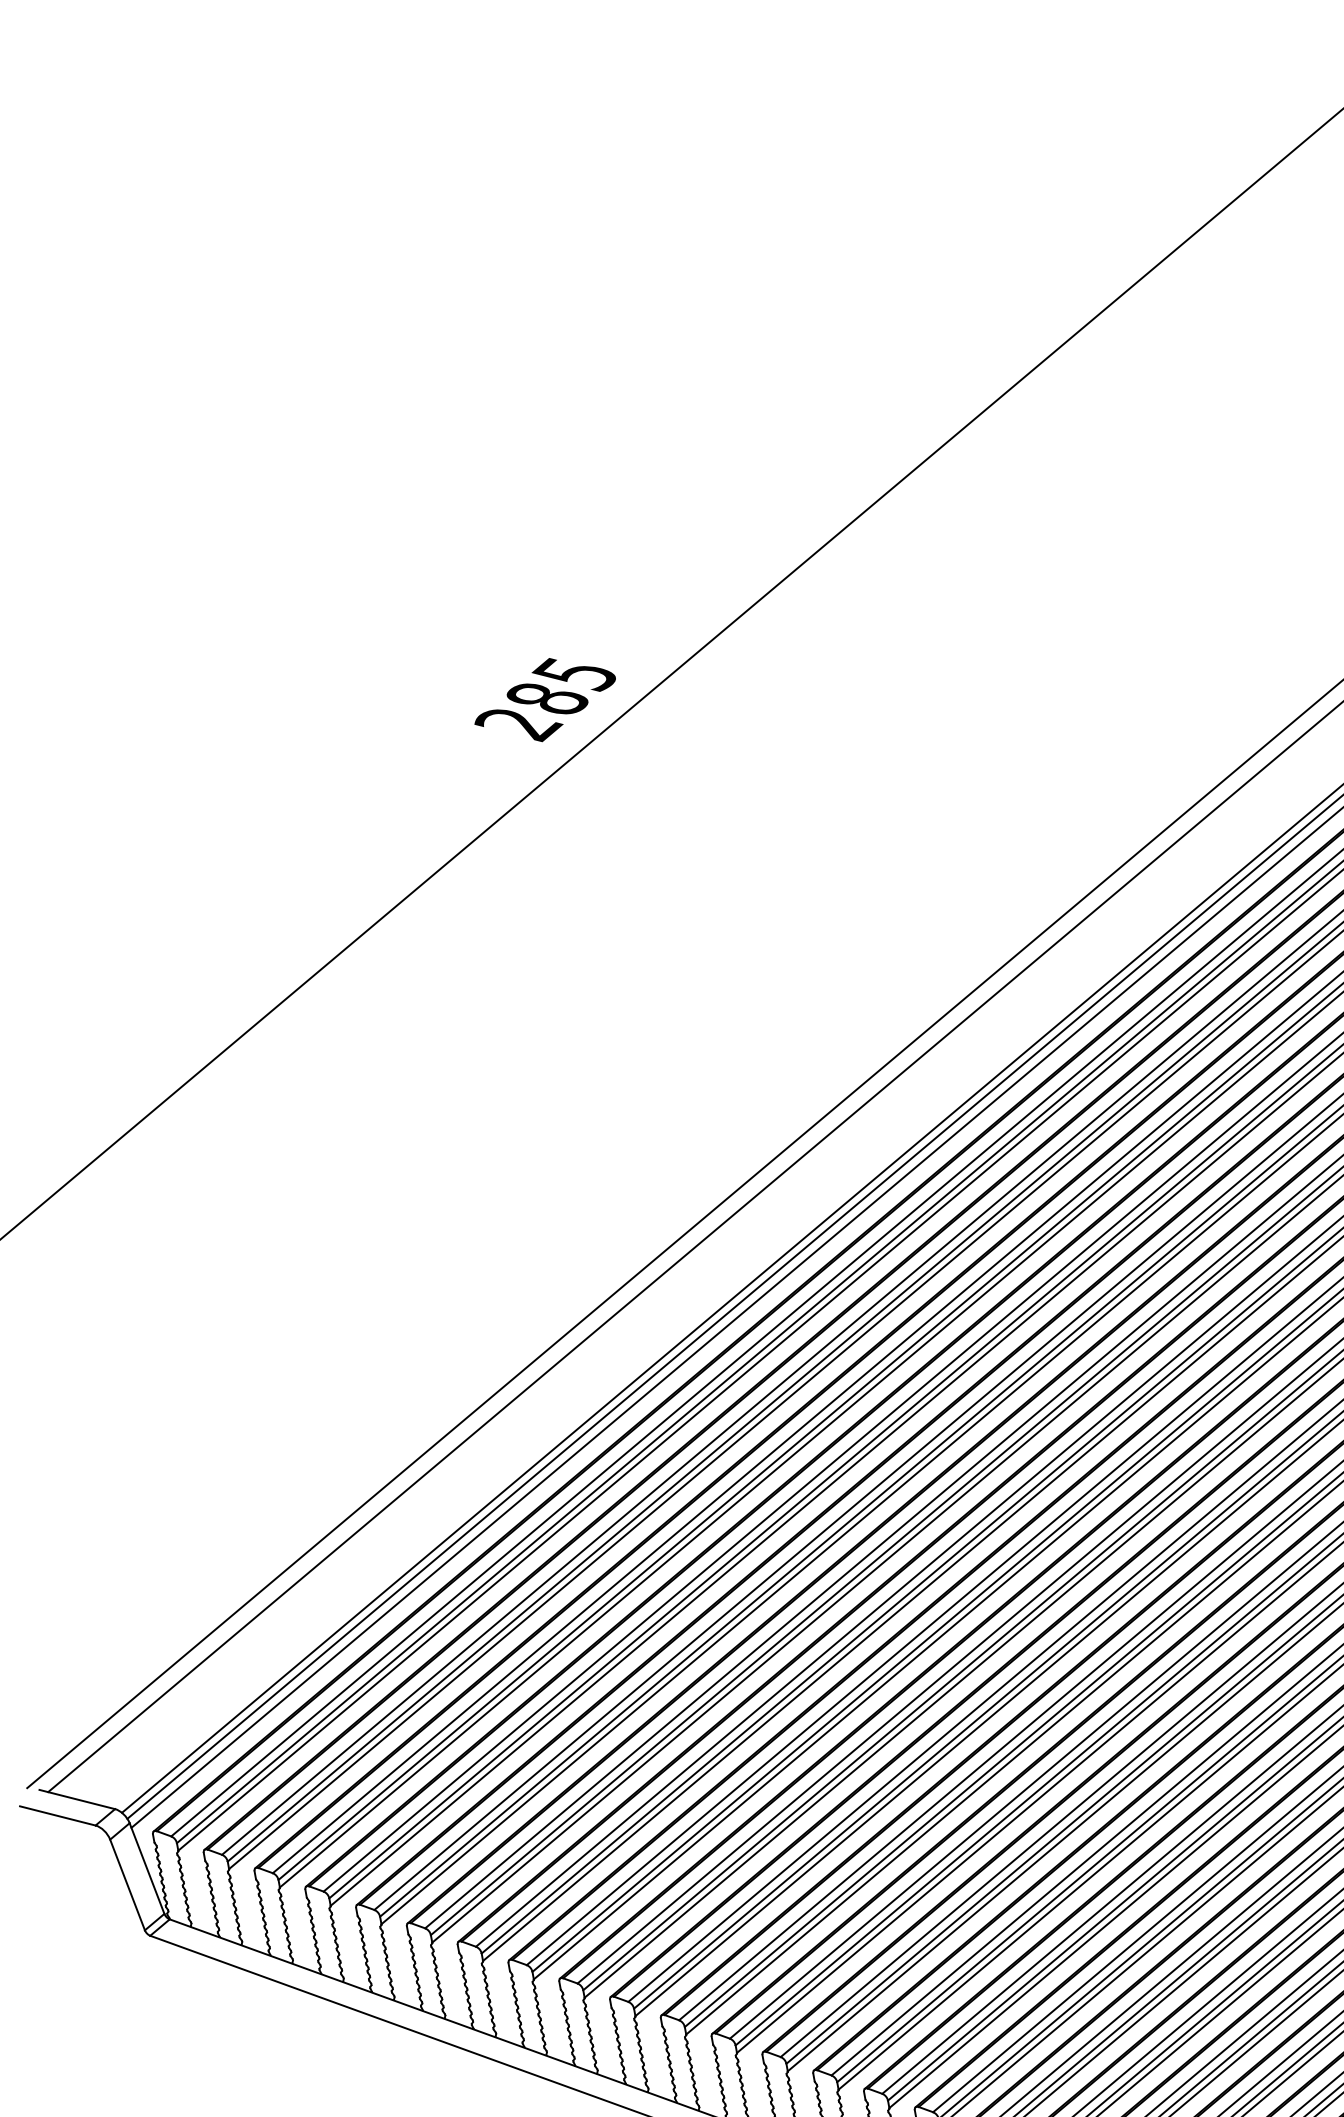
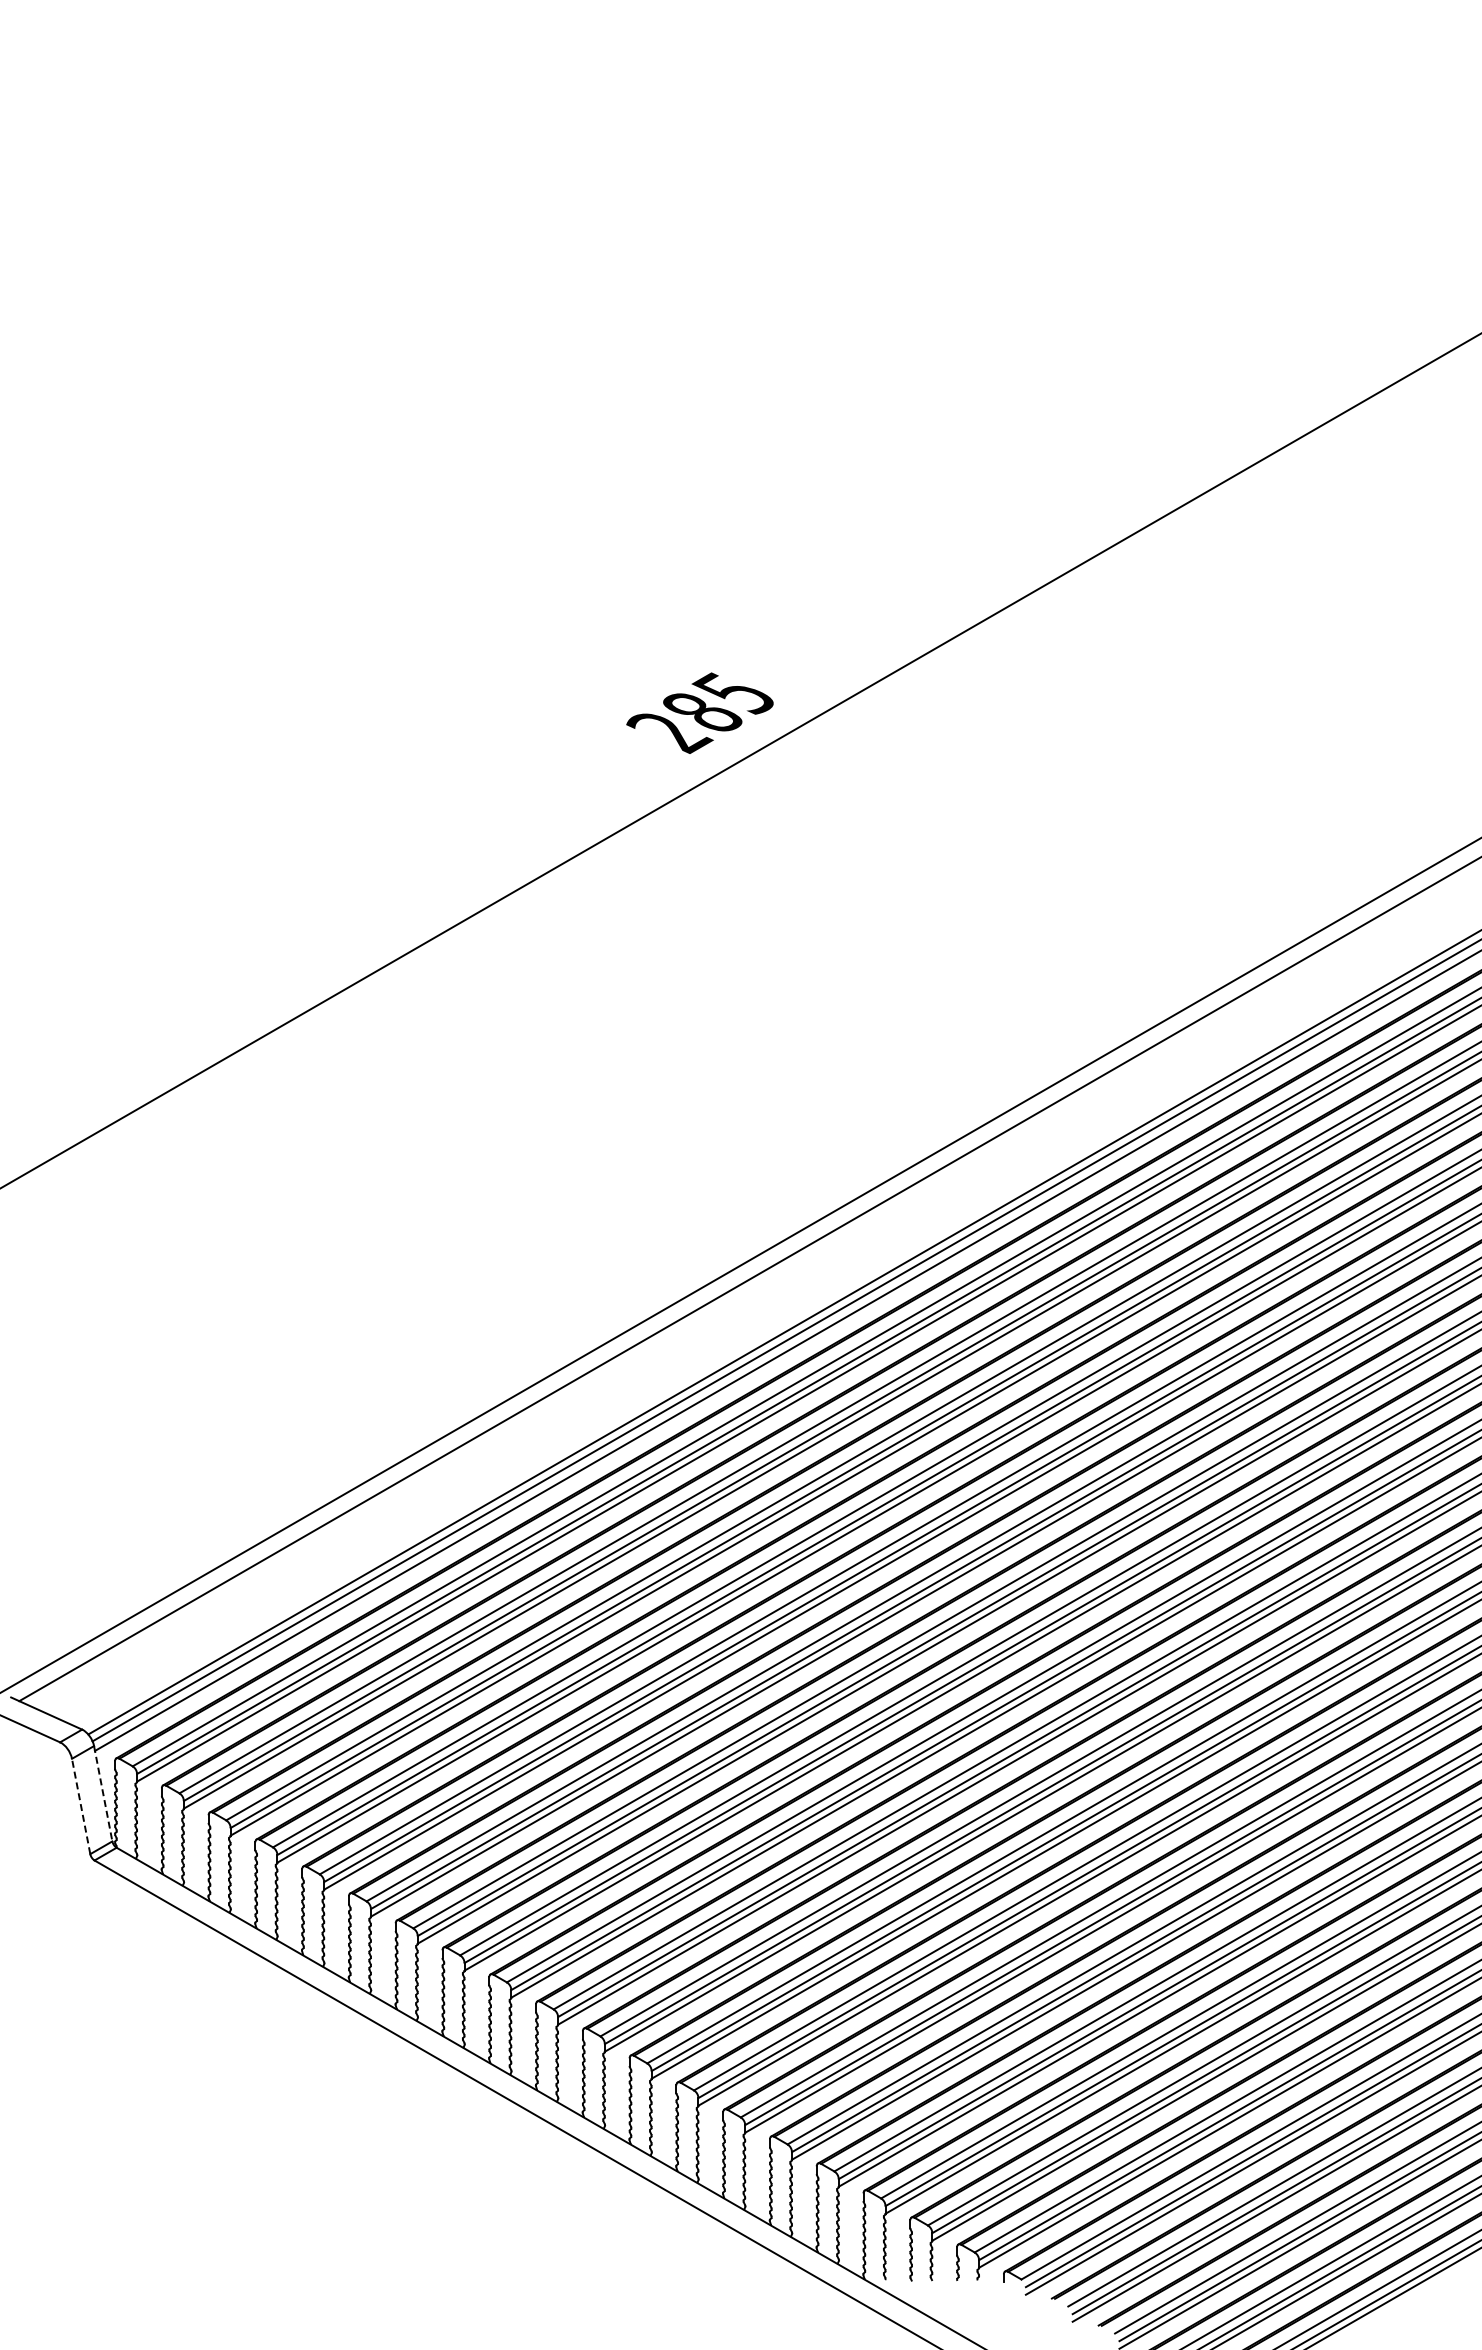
line: (147, 1868) -> (103, 1793), solid -> dashed
line: (127, 1884) -> (81, 1806), solid -> dashed

